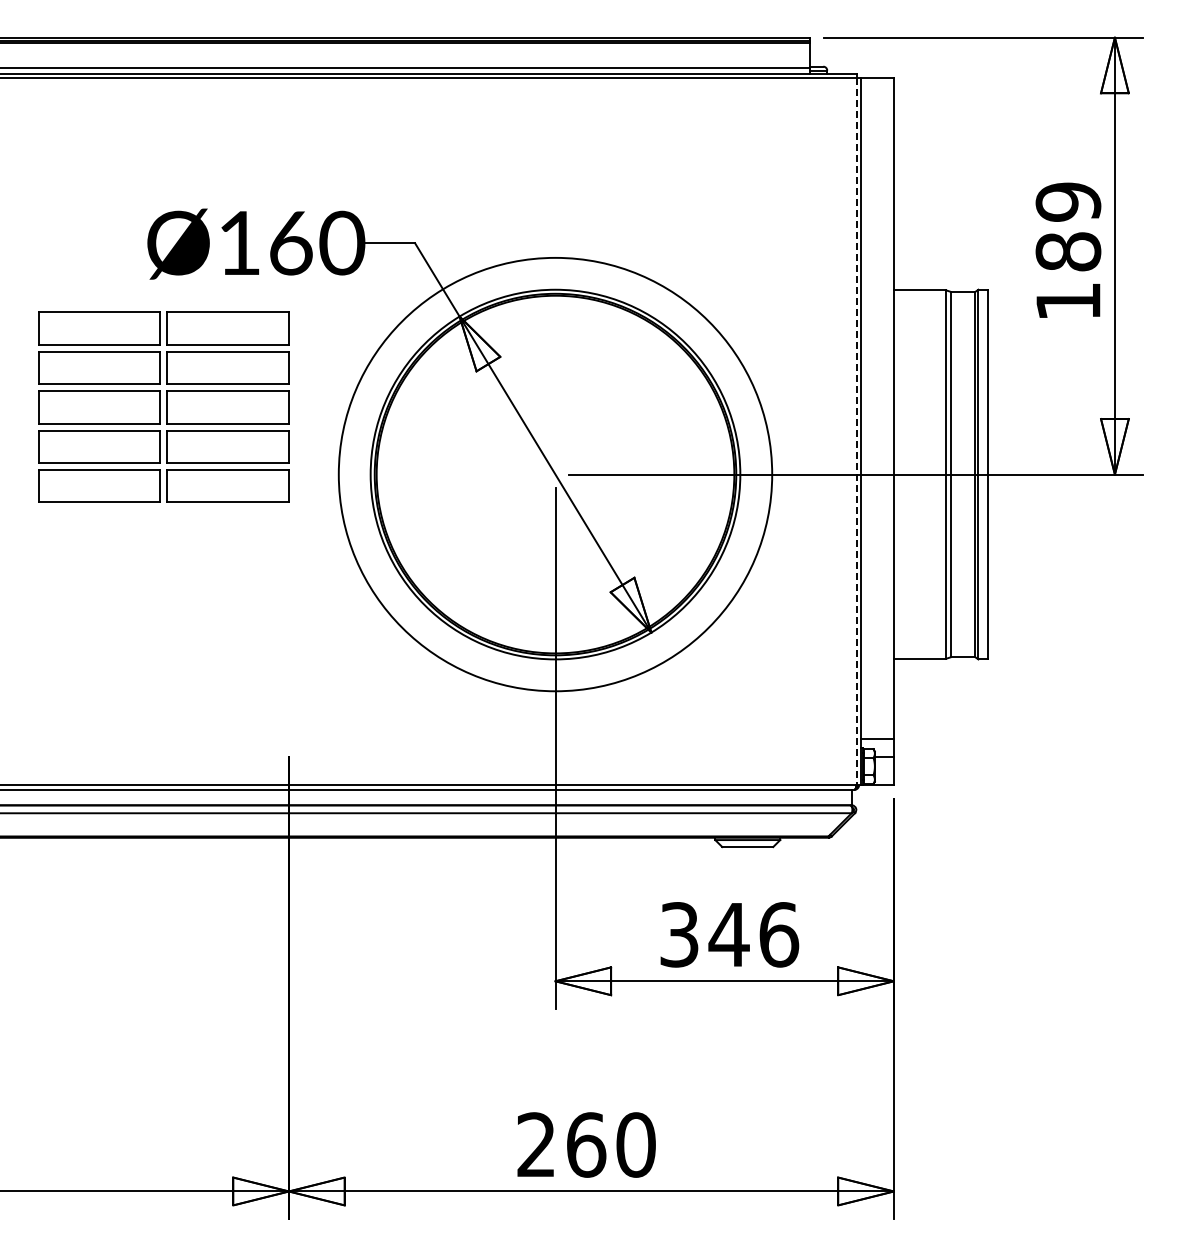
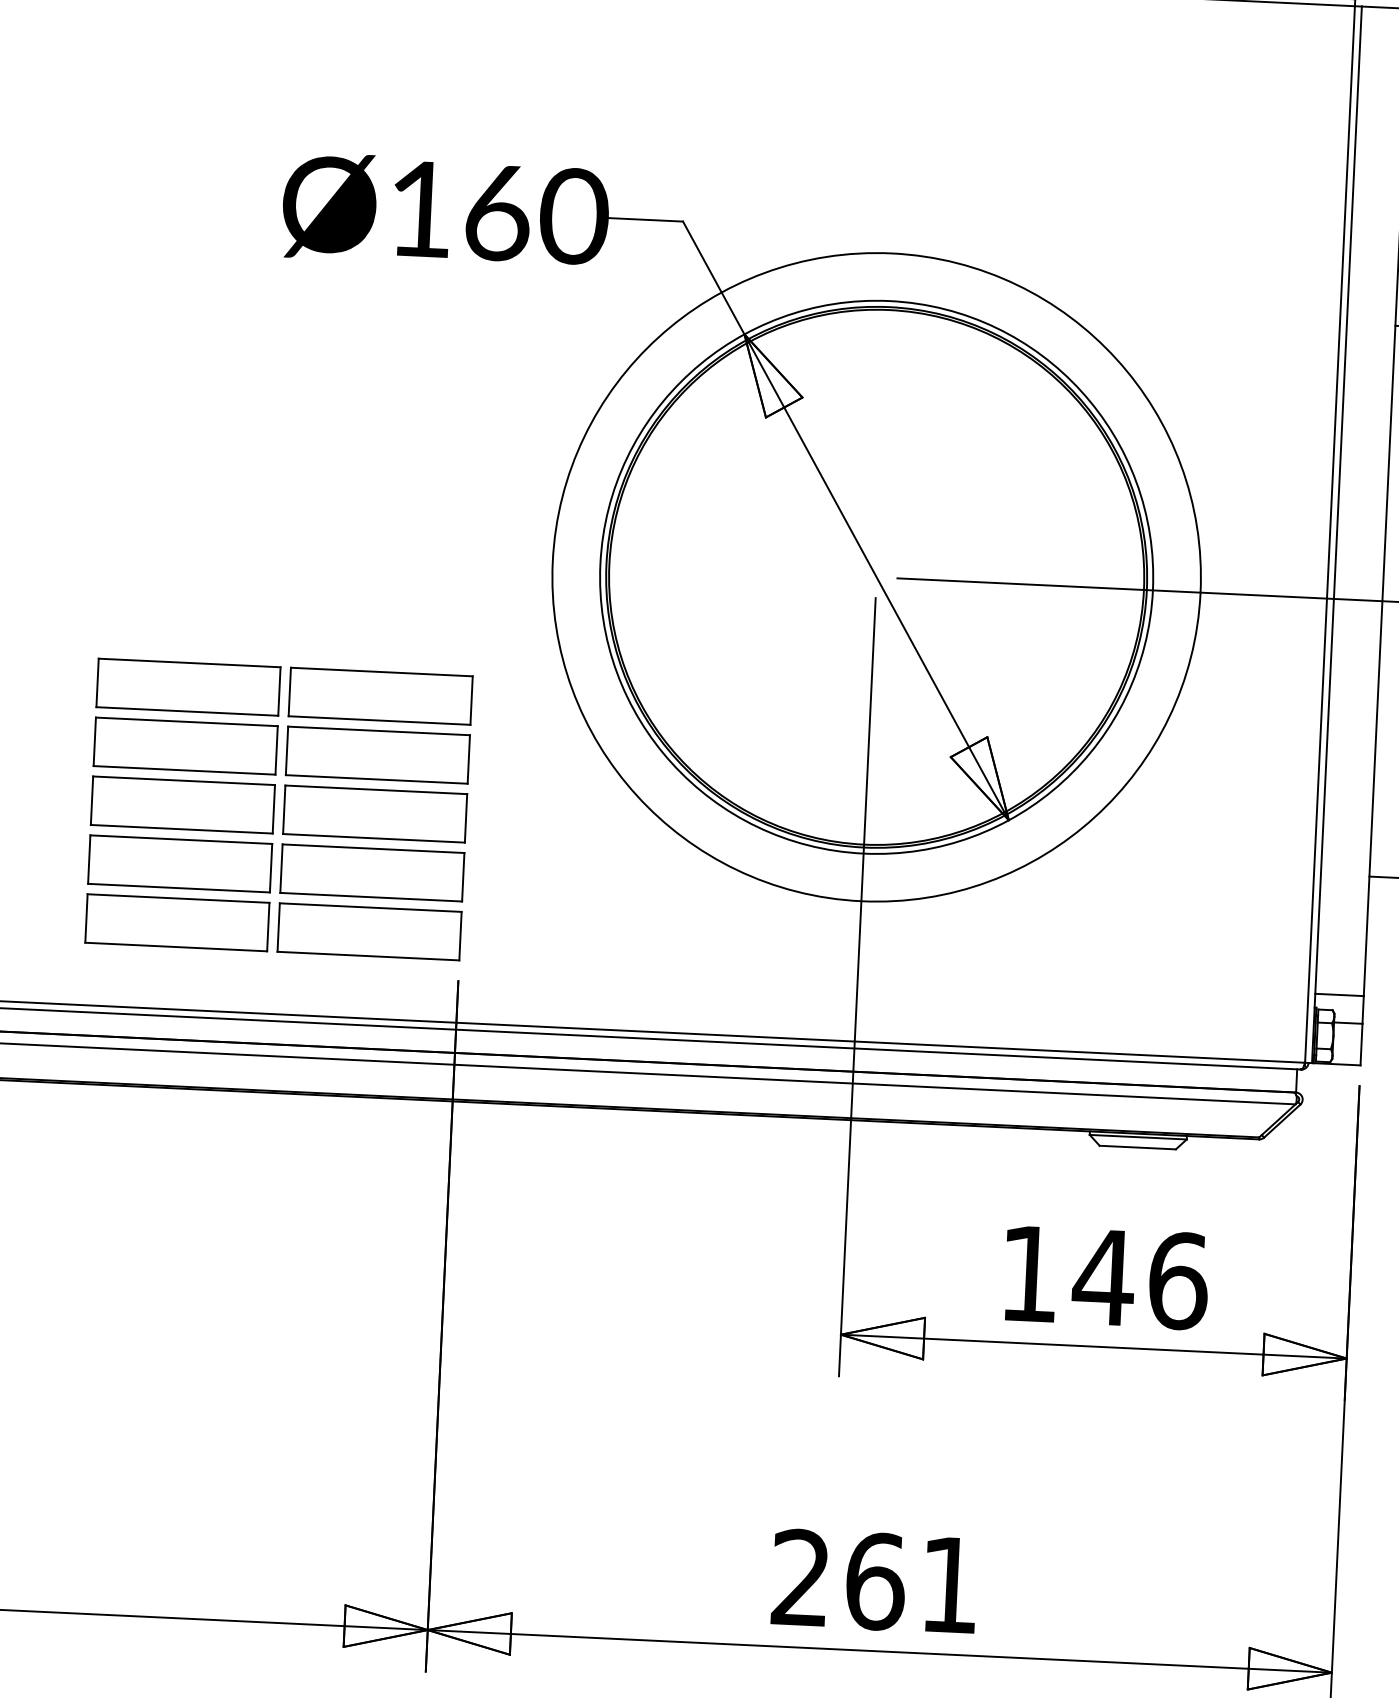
part: (163, 406) -> (278, 808), moved
line: (856, 432) -> (1329, 535), dashed -> solid
text: (679, 934) -> (1029, 1273), 346 -> 146
text: (635, 1144) -> (949, 1584), 260 -> 261

